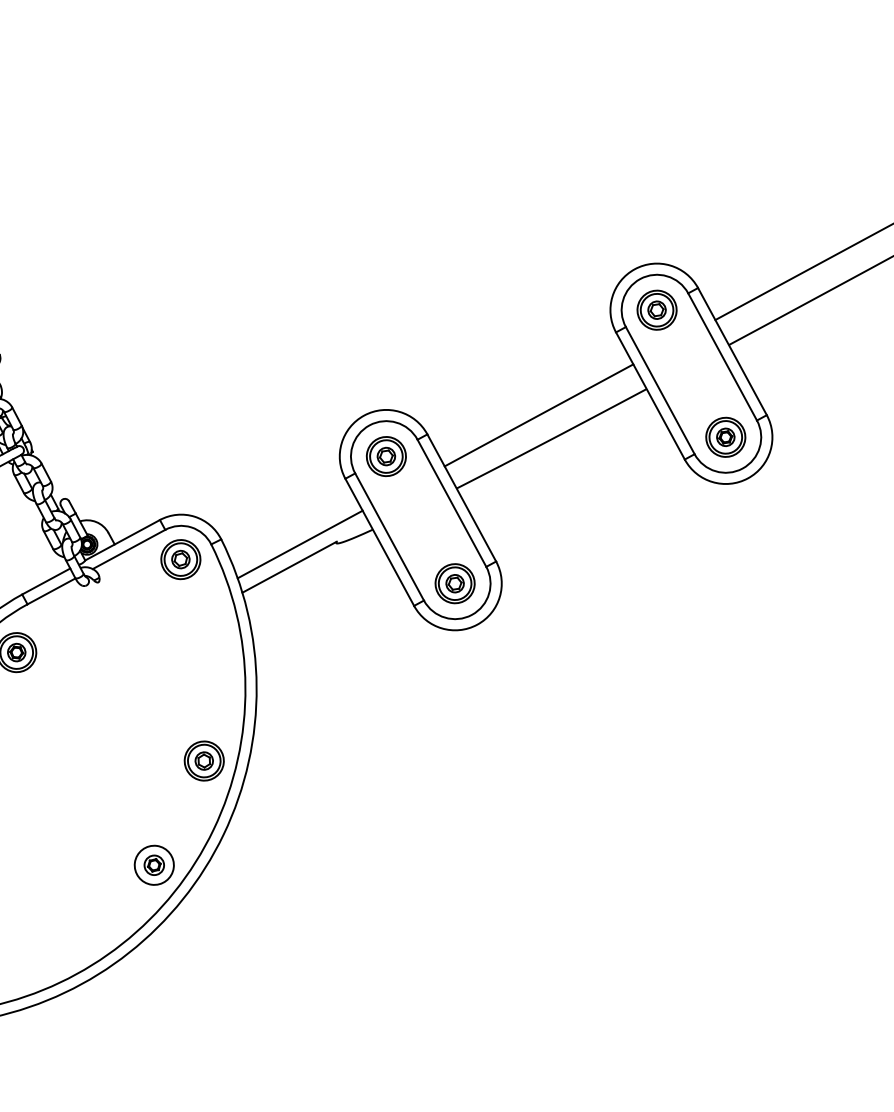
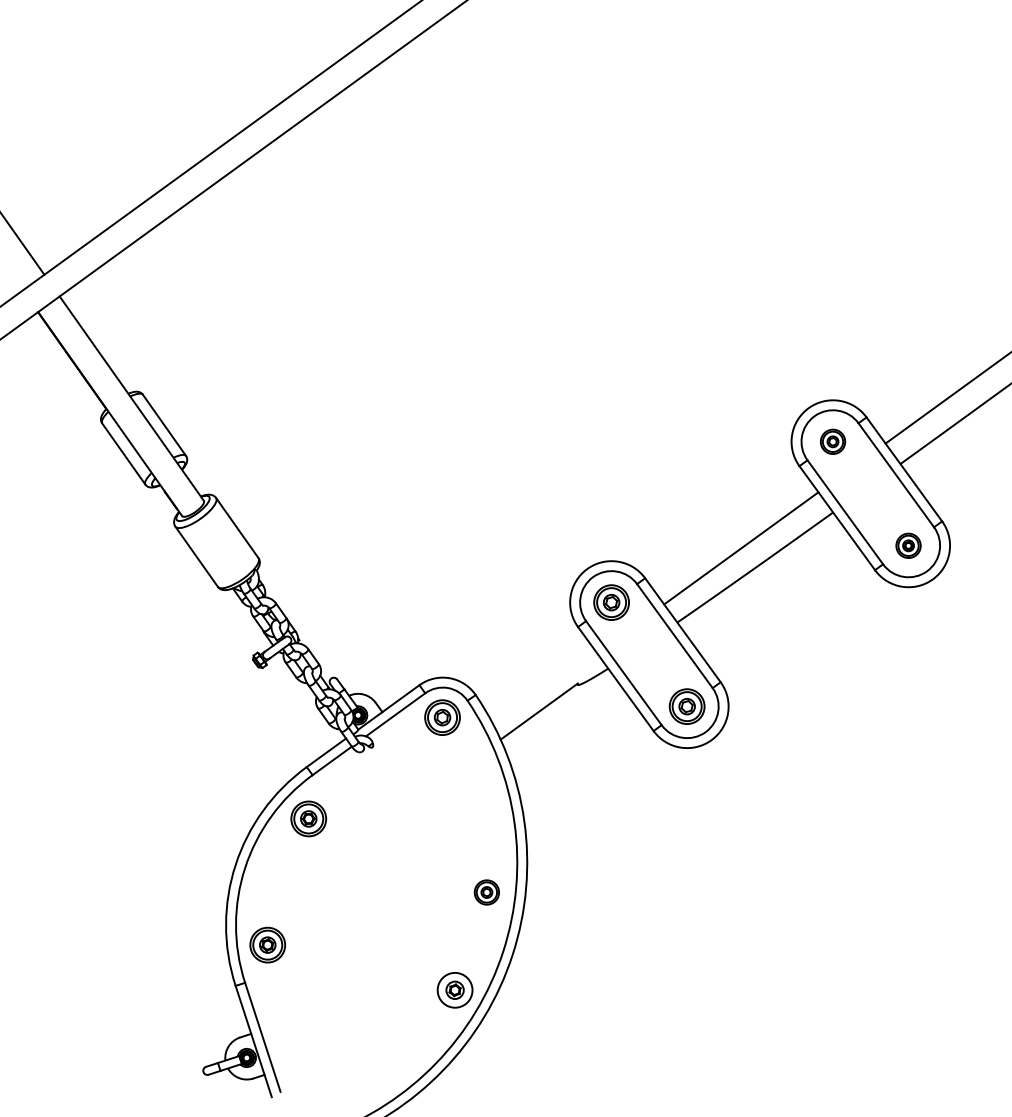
part: (656, 309) -> (832, 441), size x0.7
part: (725, 437) -> (908, 545), size x0.7
line: (299, 544) -> (545, 690), removed
part: (203, 760) -> (486, 892), size x0.7

